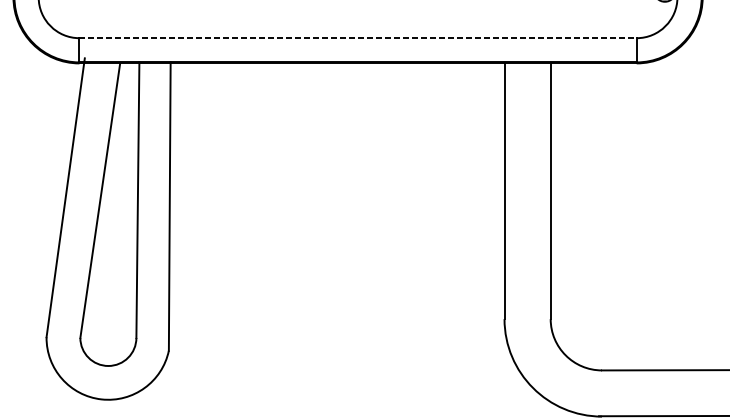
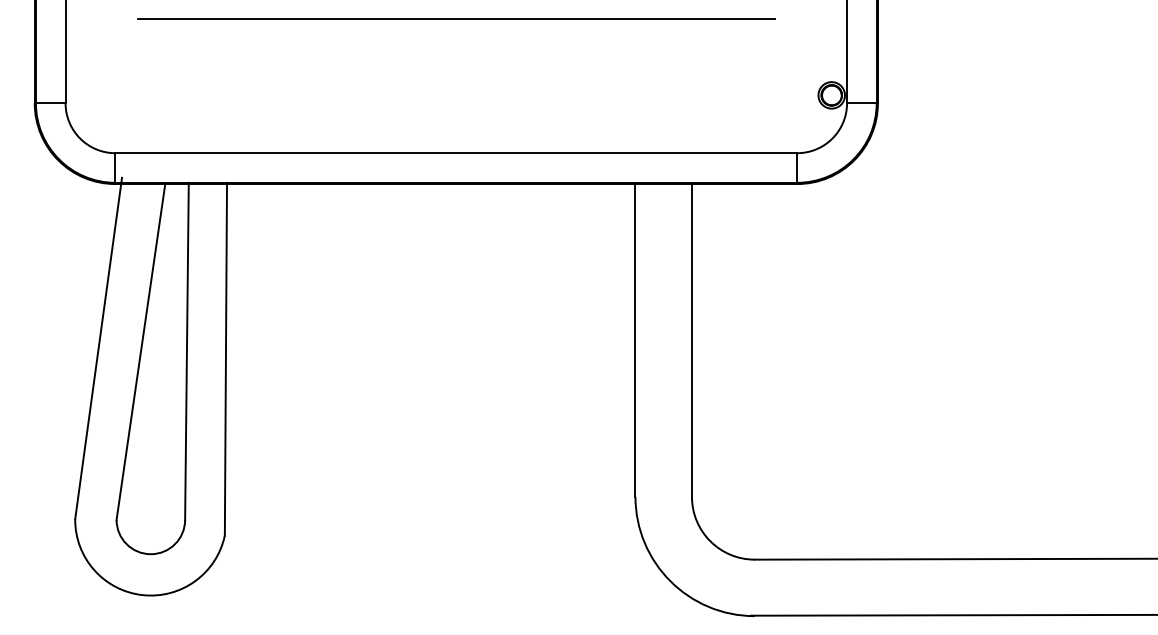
line: (358, 38) -> (456, 153), dashed -> solid

